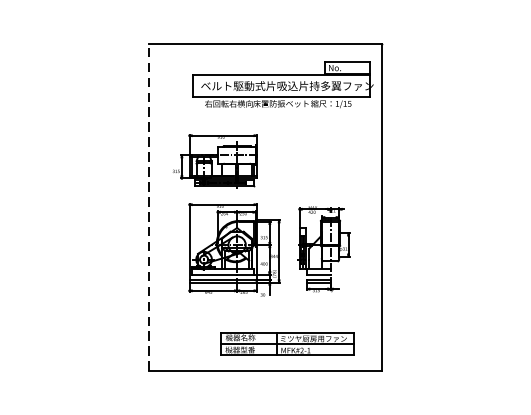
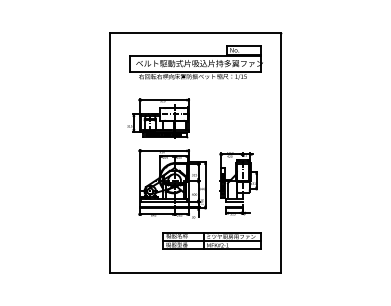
part: (281, 84) -> (195, 62), moved
line: (148, 206) -> (109, 152), dashed -> solid
part: (287, 343) -> (211, 240), moved

